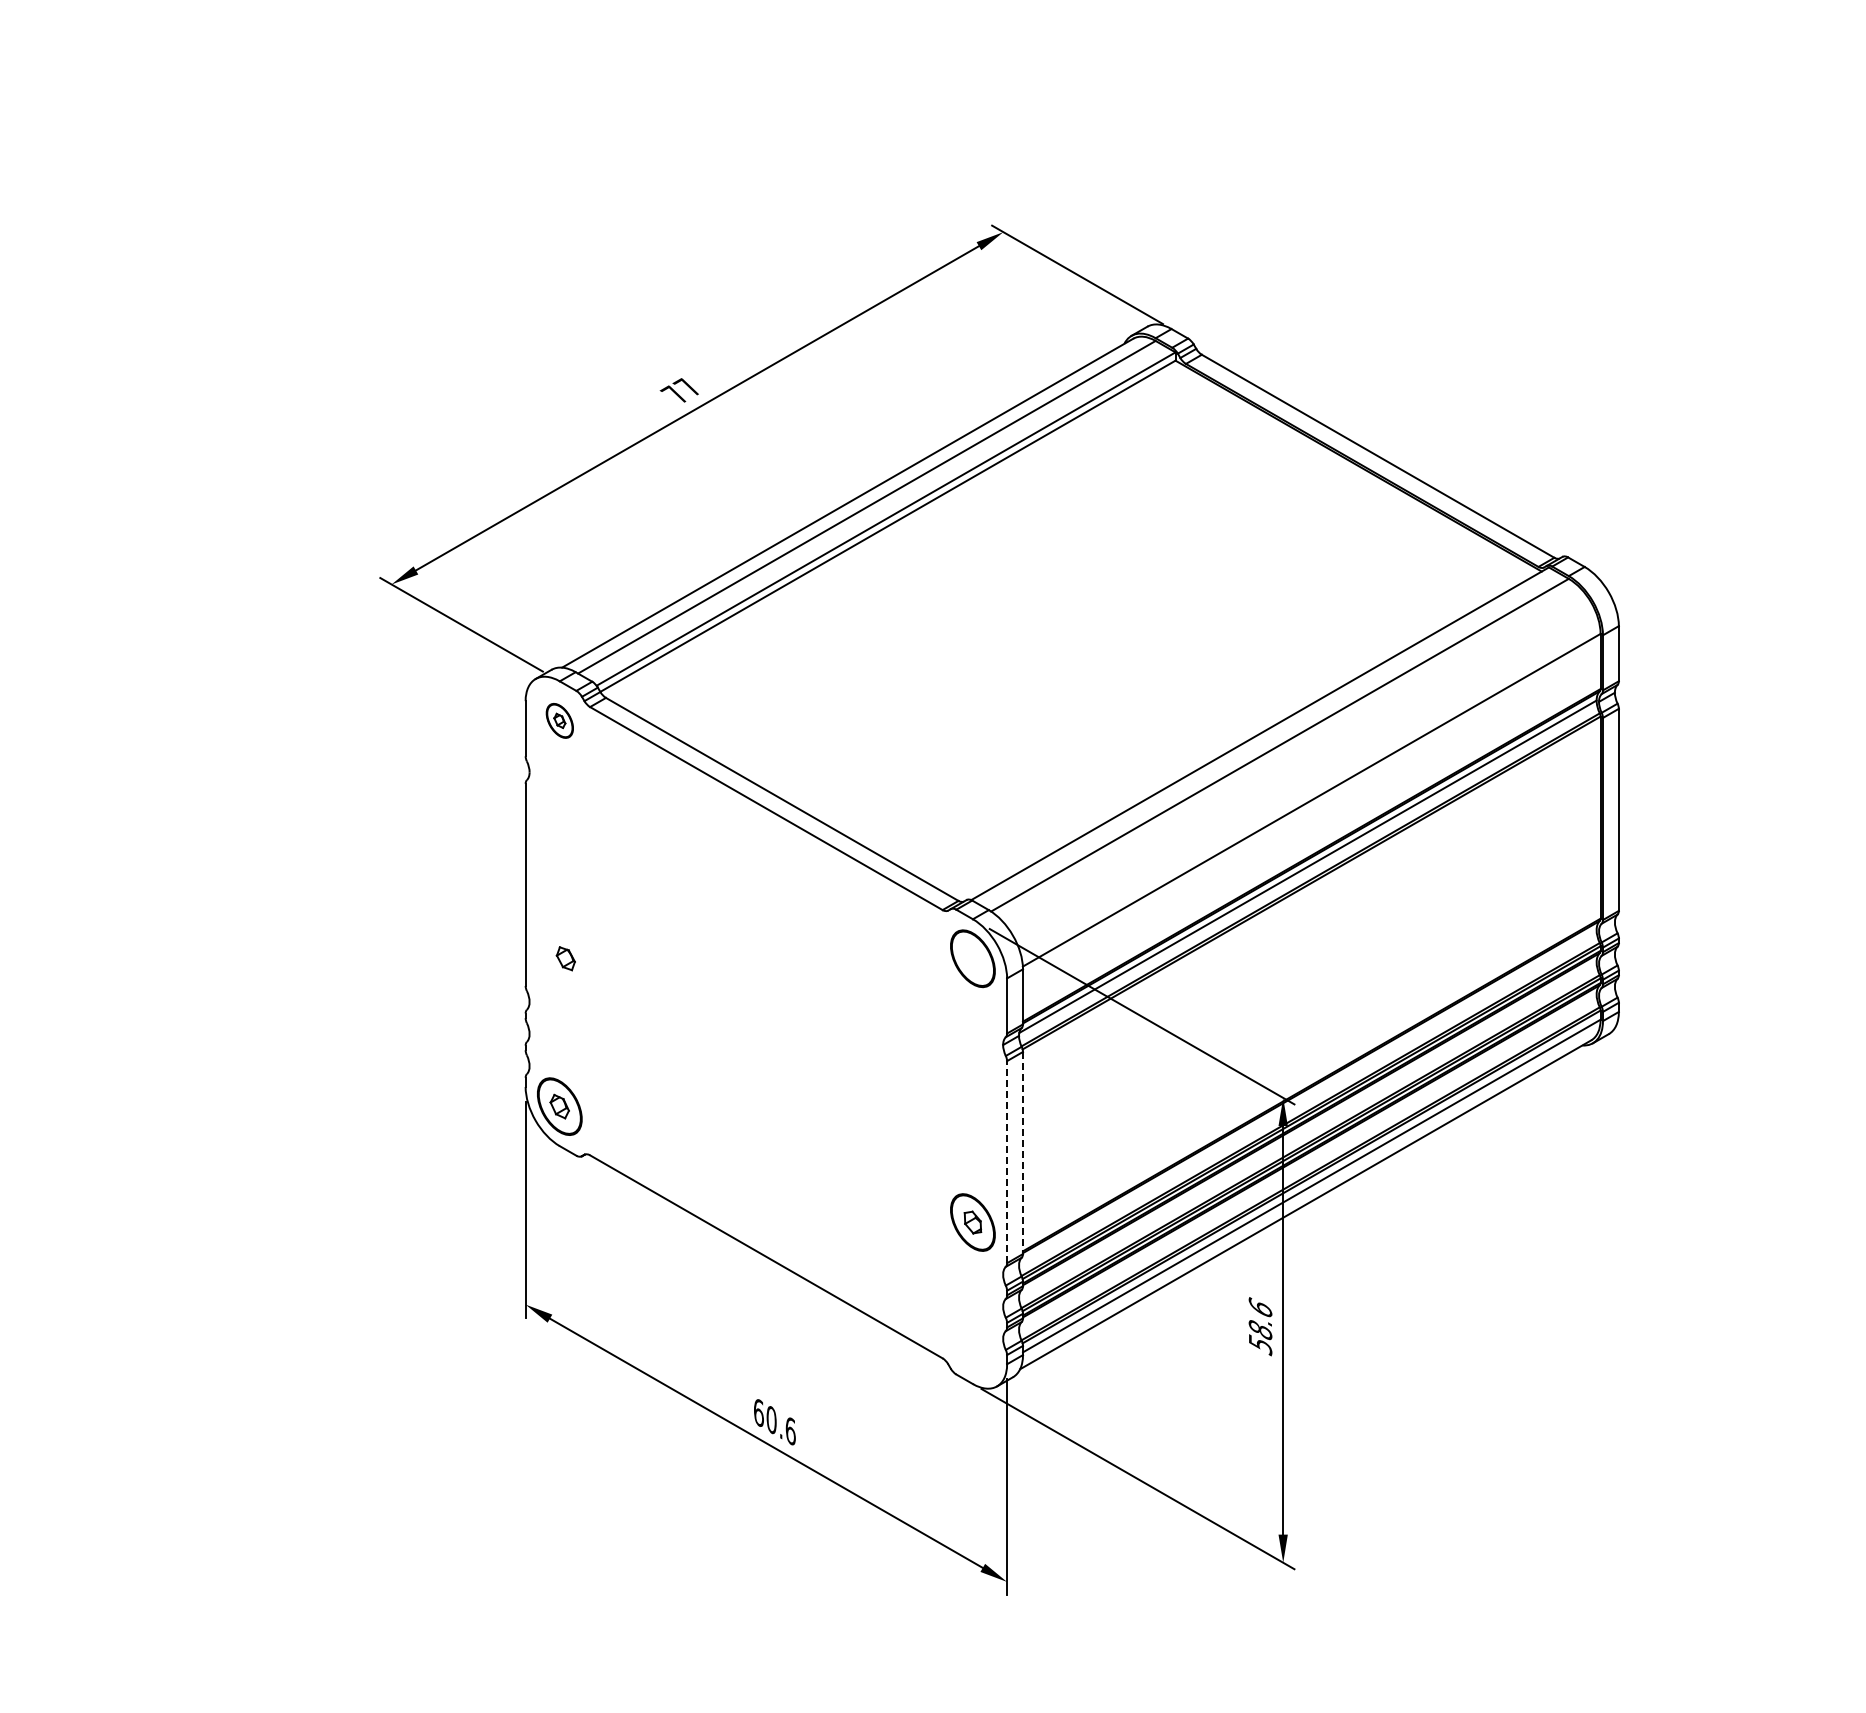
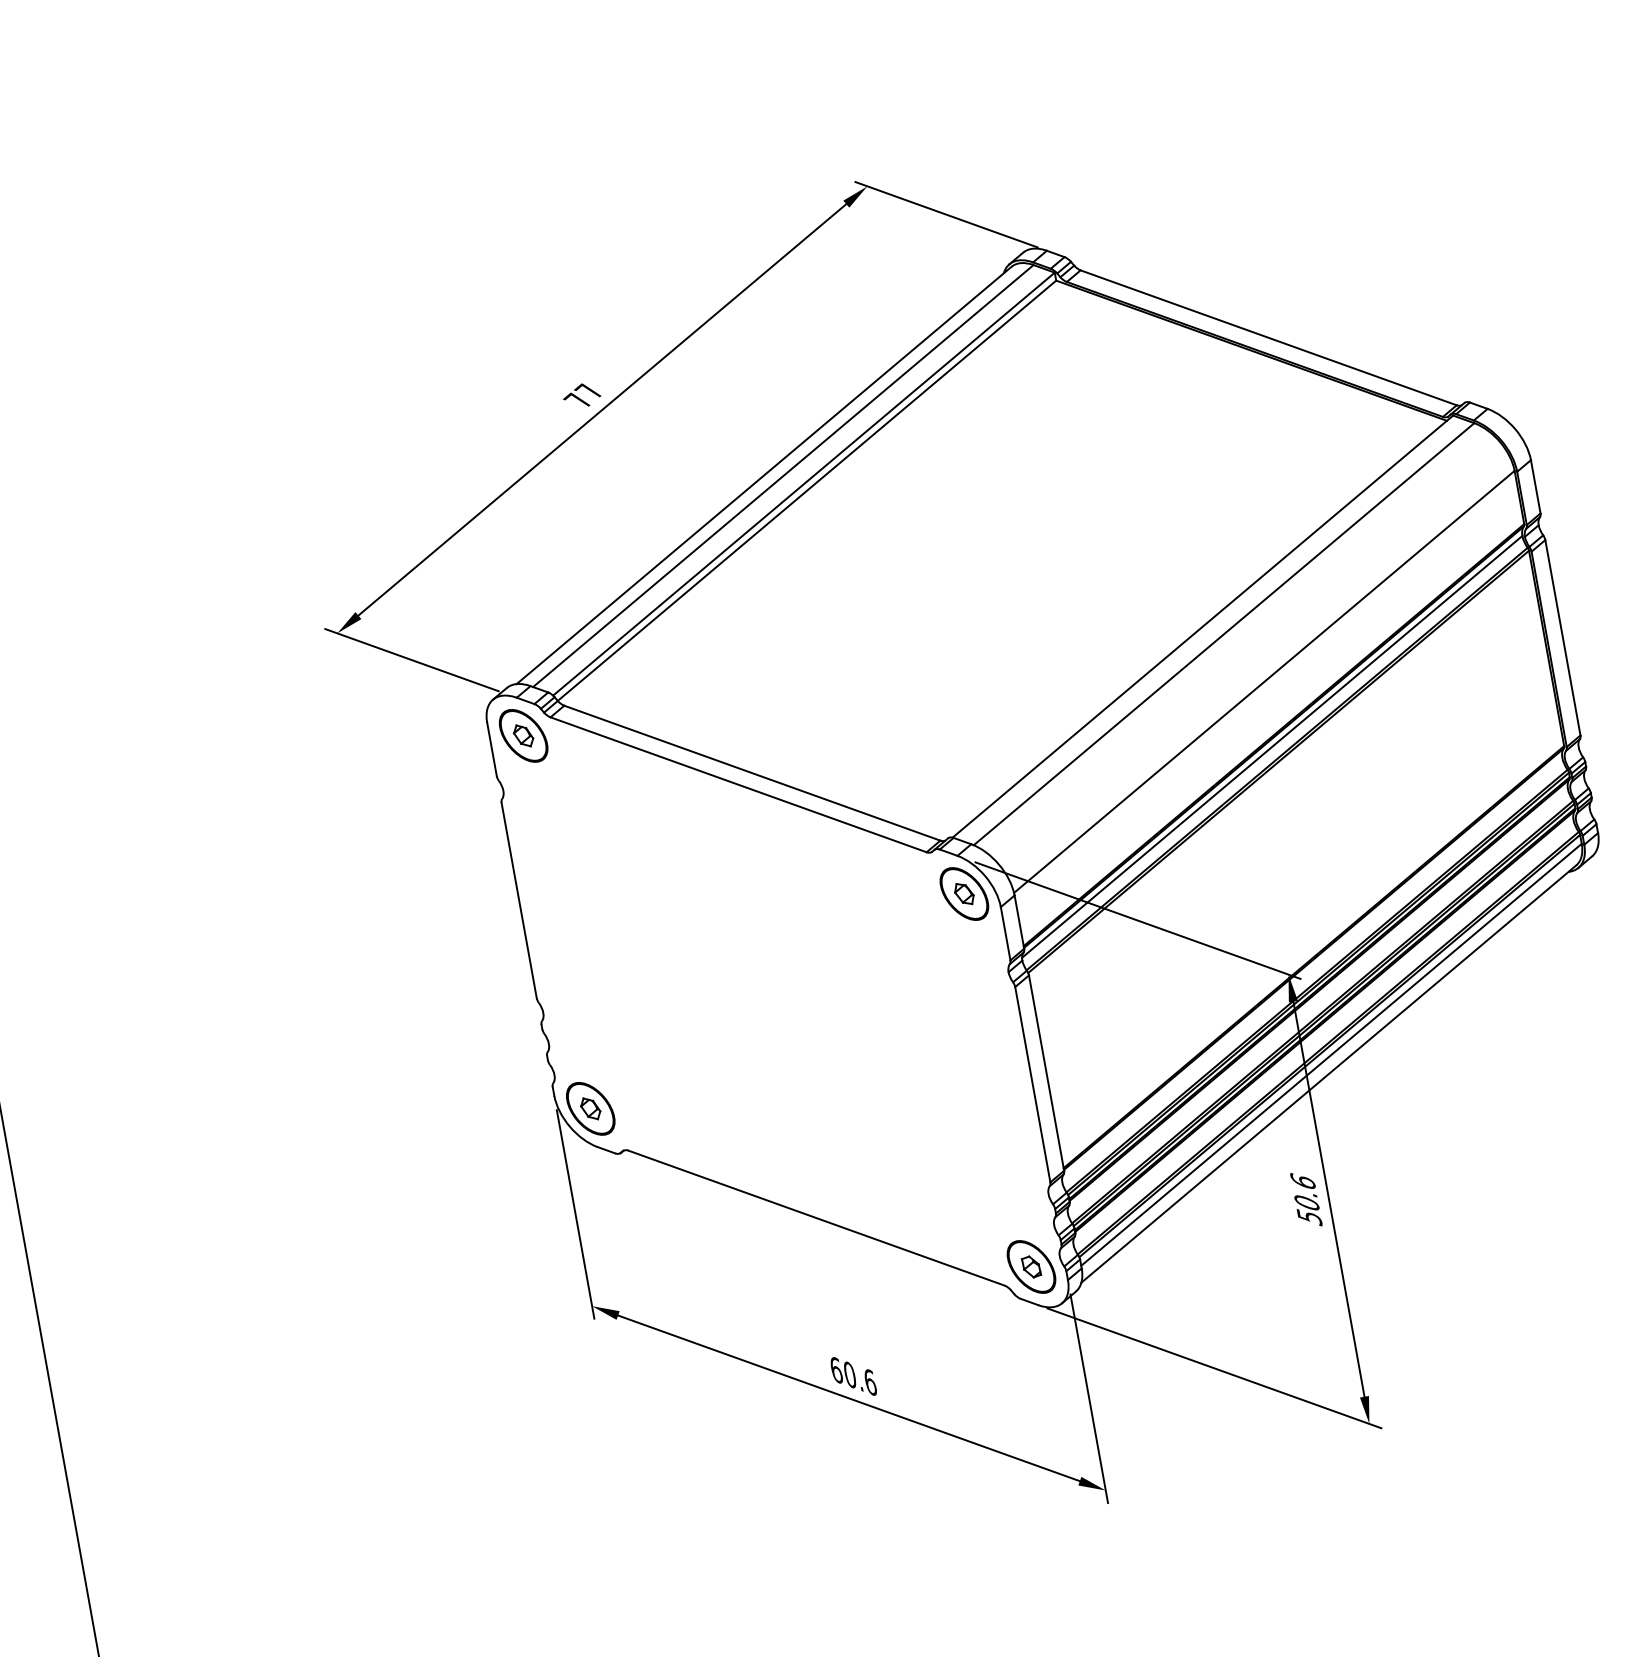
part: (559, 720) -> (523, 735), size x1.67
part: (565, 958) -> (963, 893), moved
line: (1023, 1153) -> (1047, 1073), dashed -> solid
line: (1007, 1161) -> (1033, 1084), dashed -> solid
part: (972, 1222) -> (1031, 1267), moved
text: (1260, 1330) -> (1307, 1203), 58.6 -> 50.6

